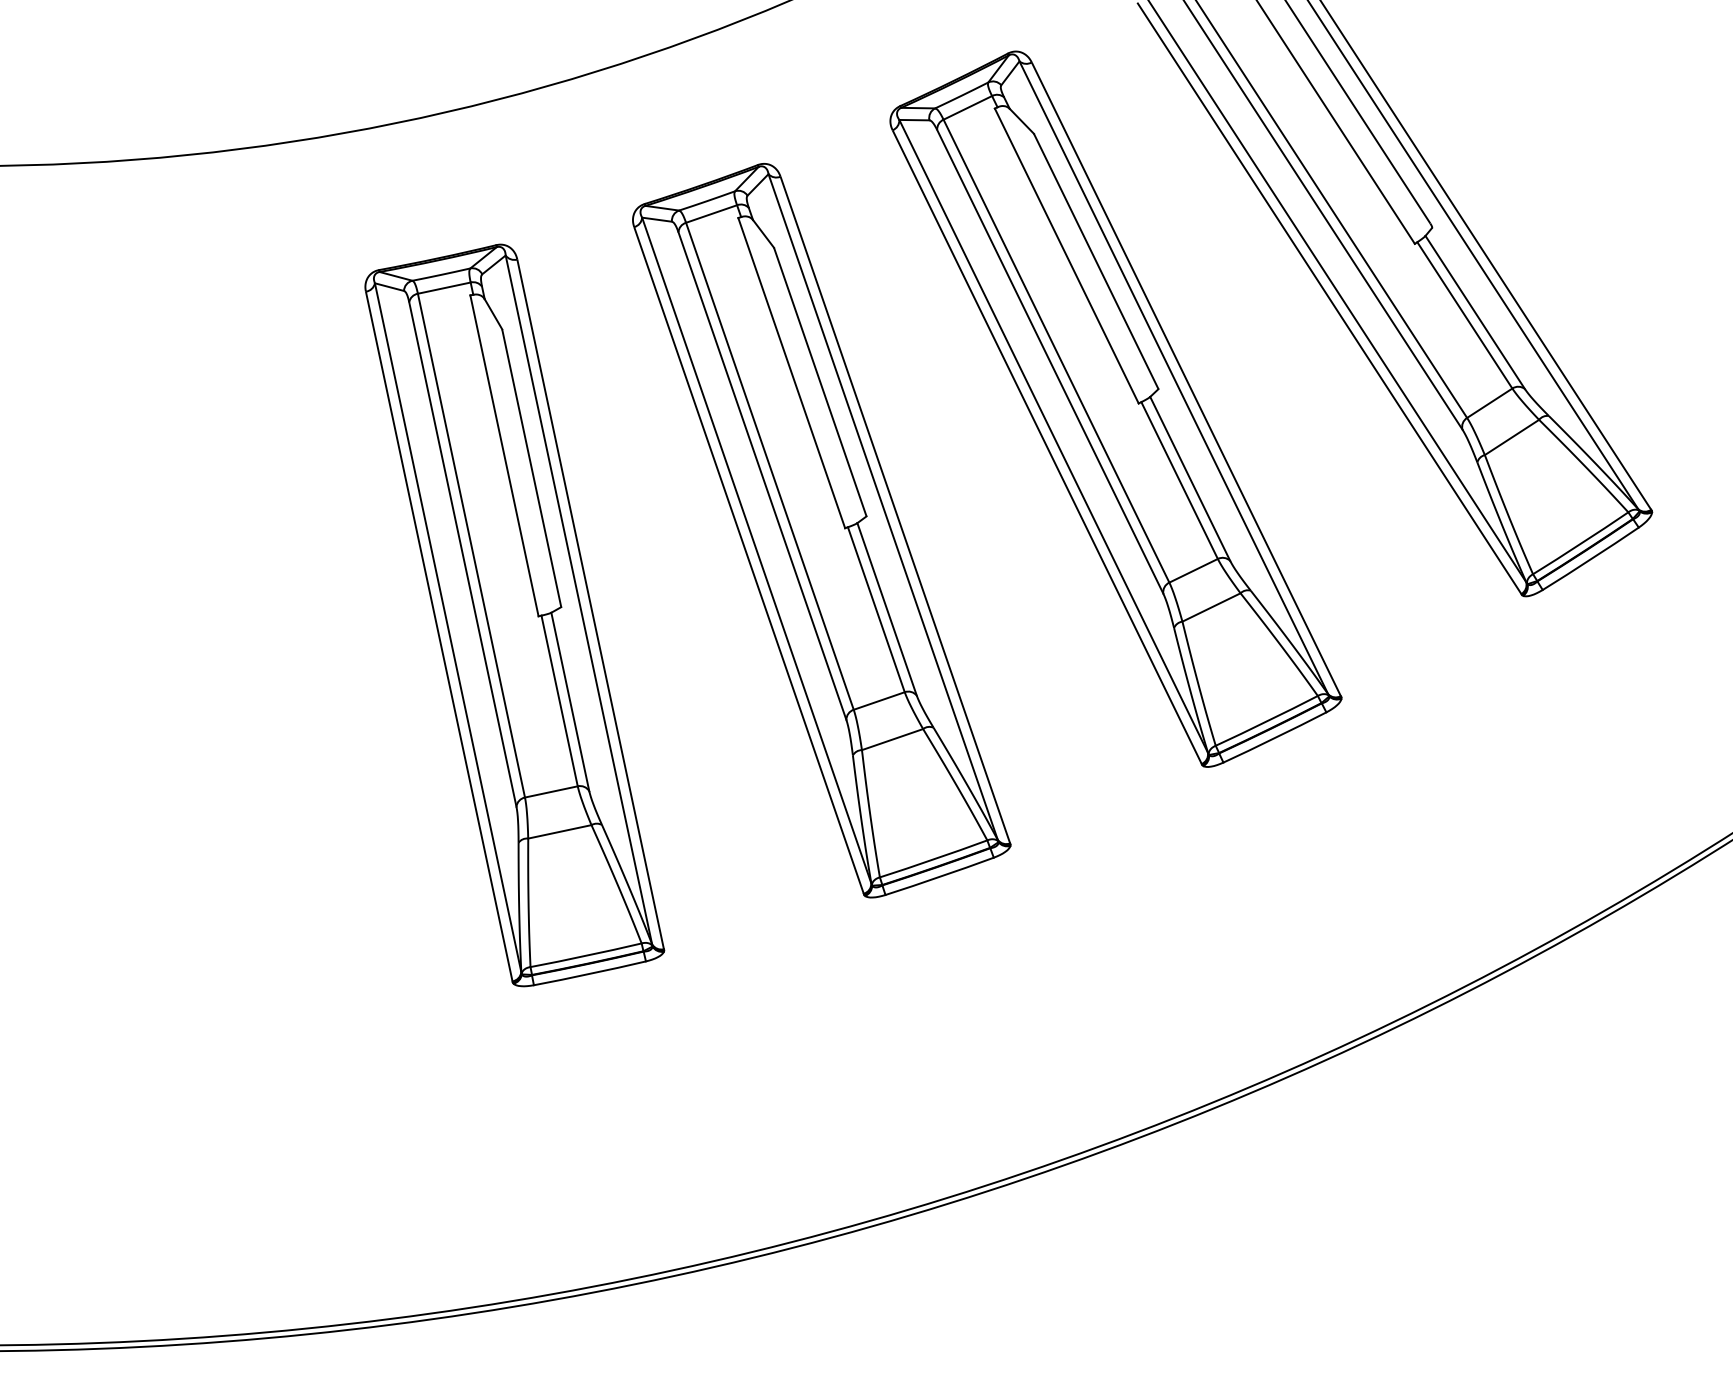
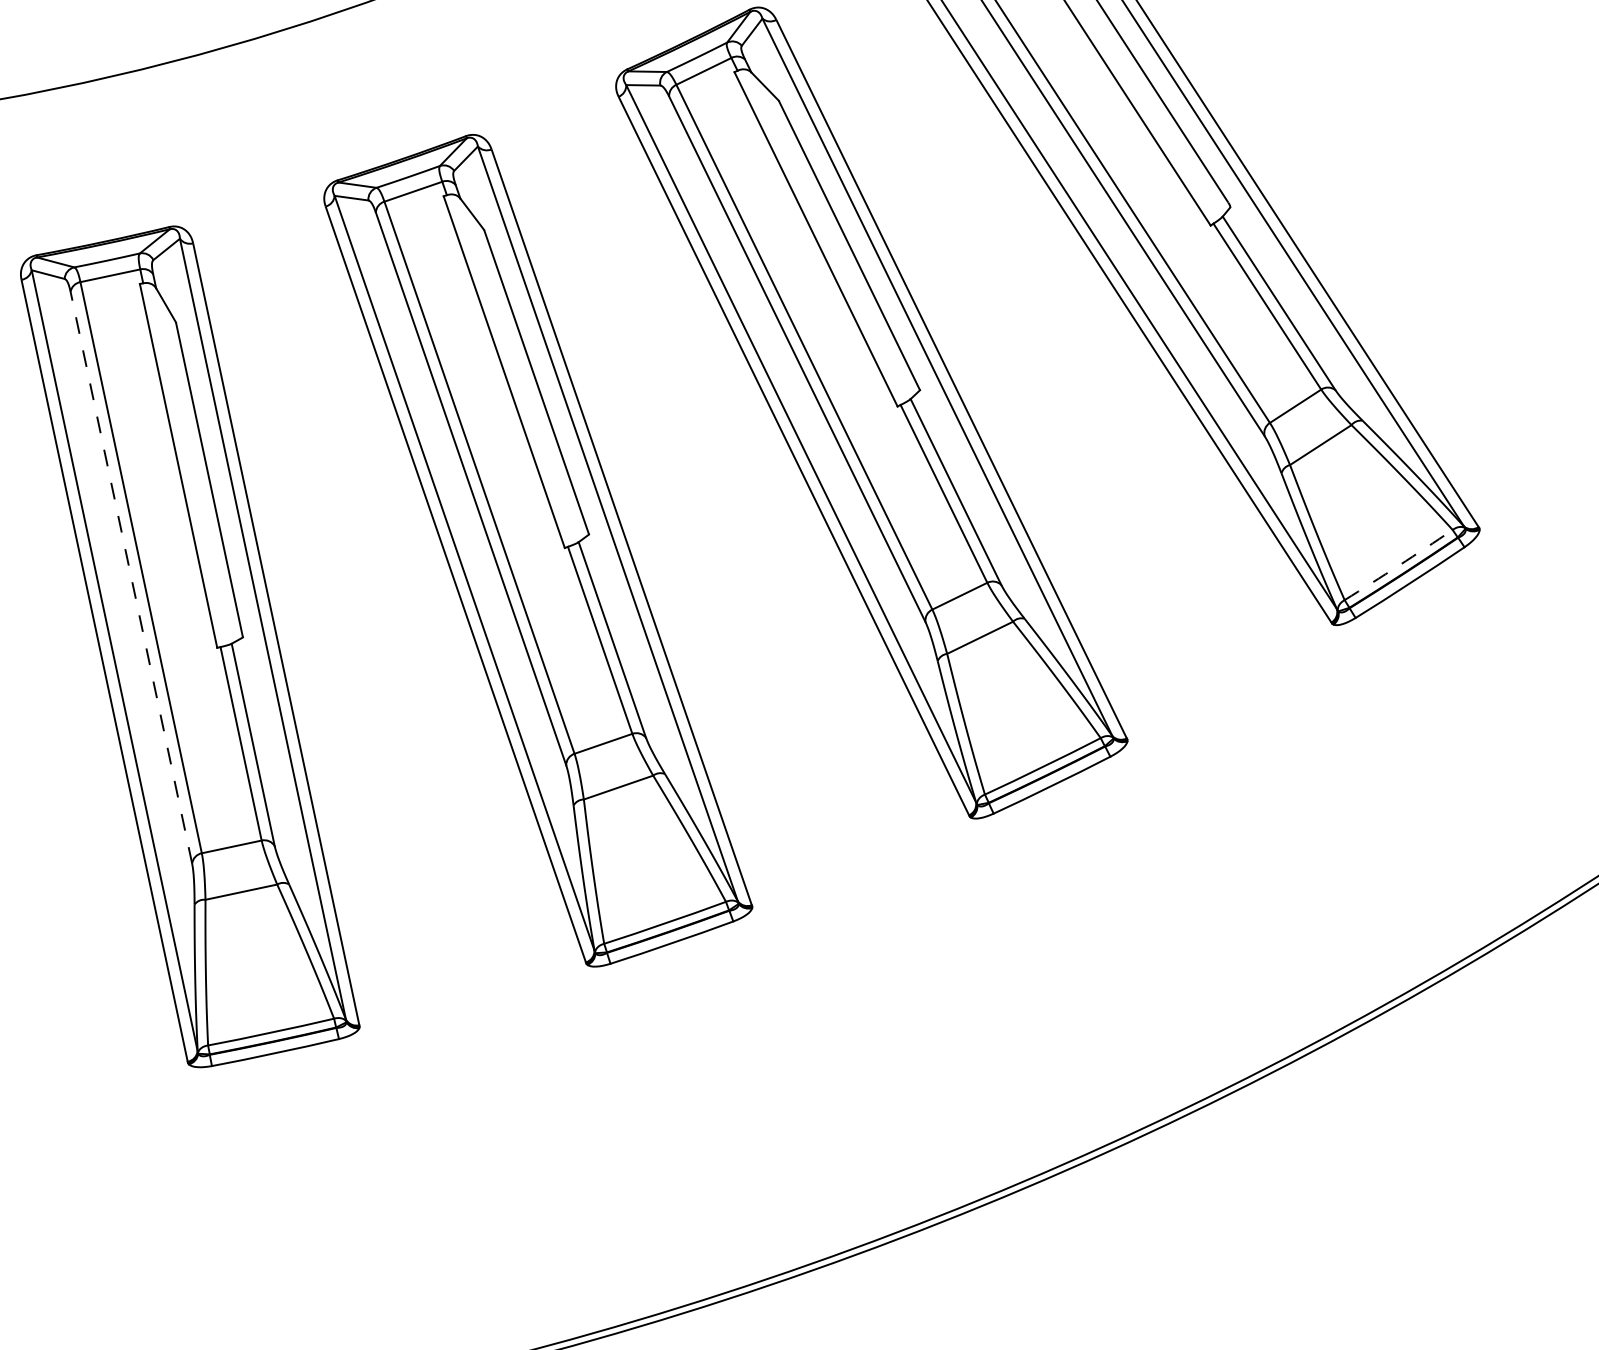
arc: (1580, 543) -> (1398, 565), solid -> dashed
line: (462, 554) -> (130, 577), solid -> dashed

